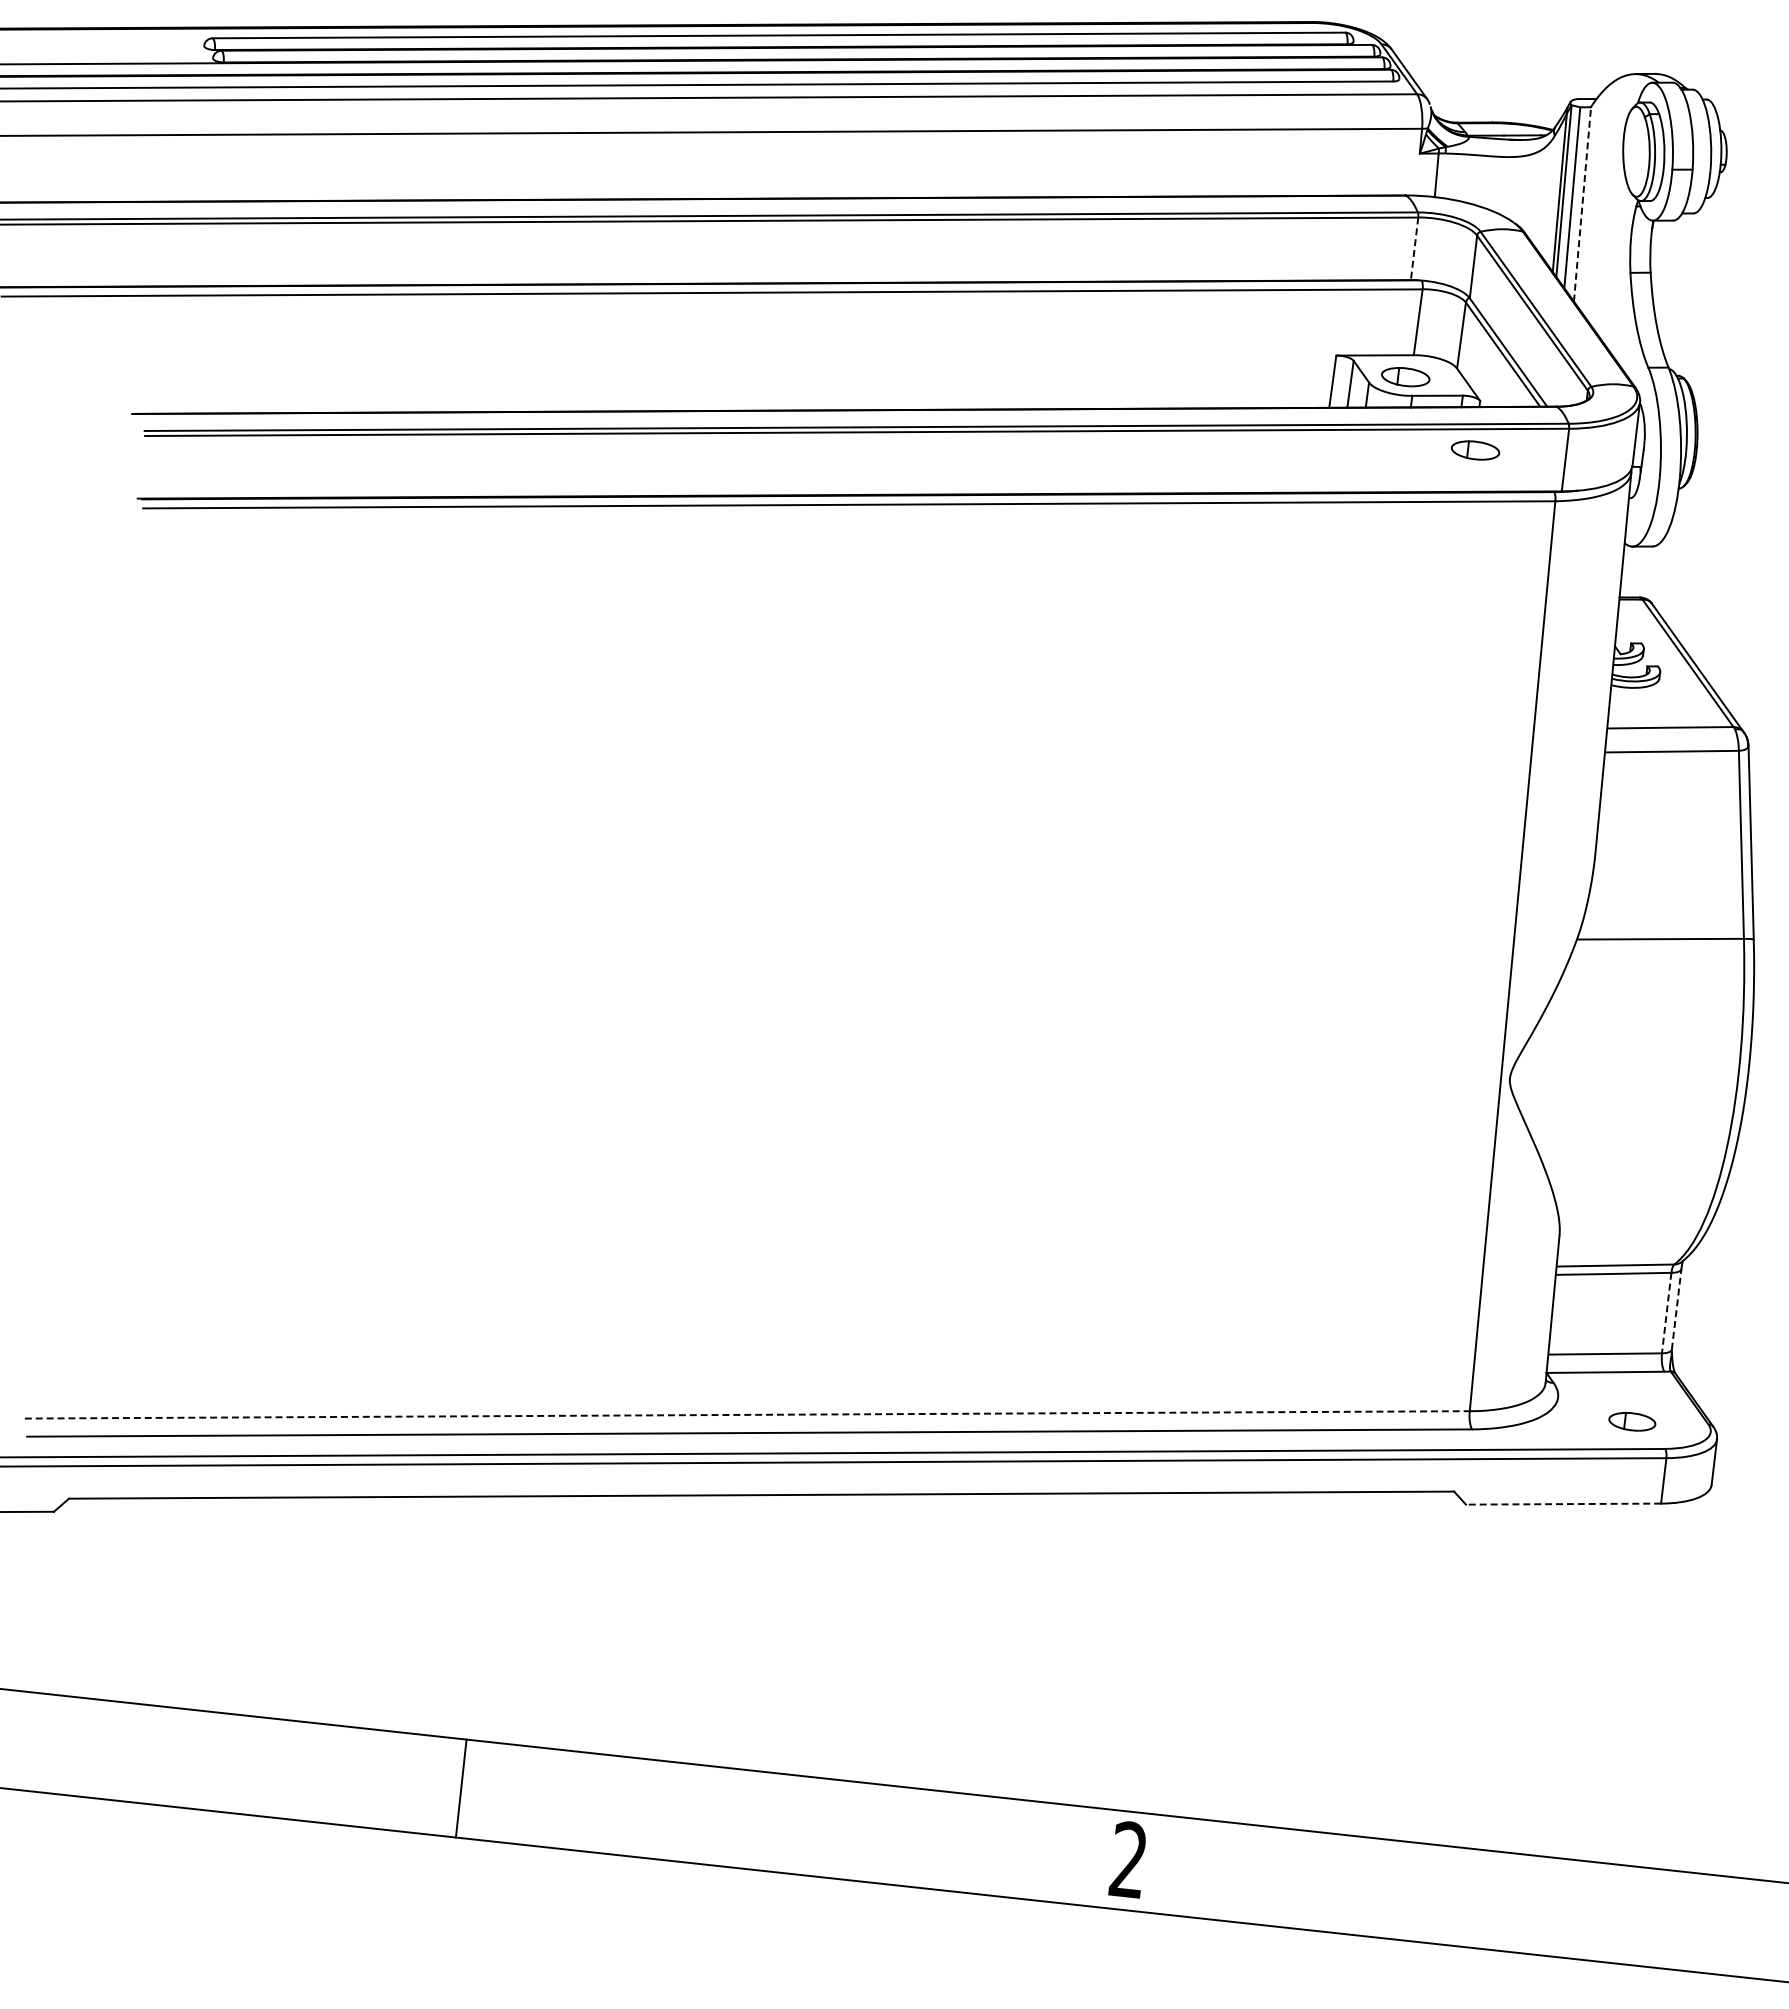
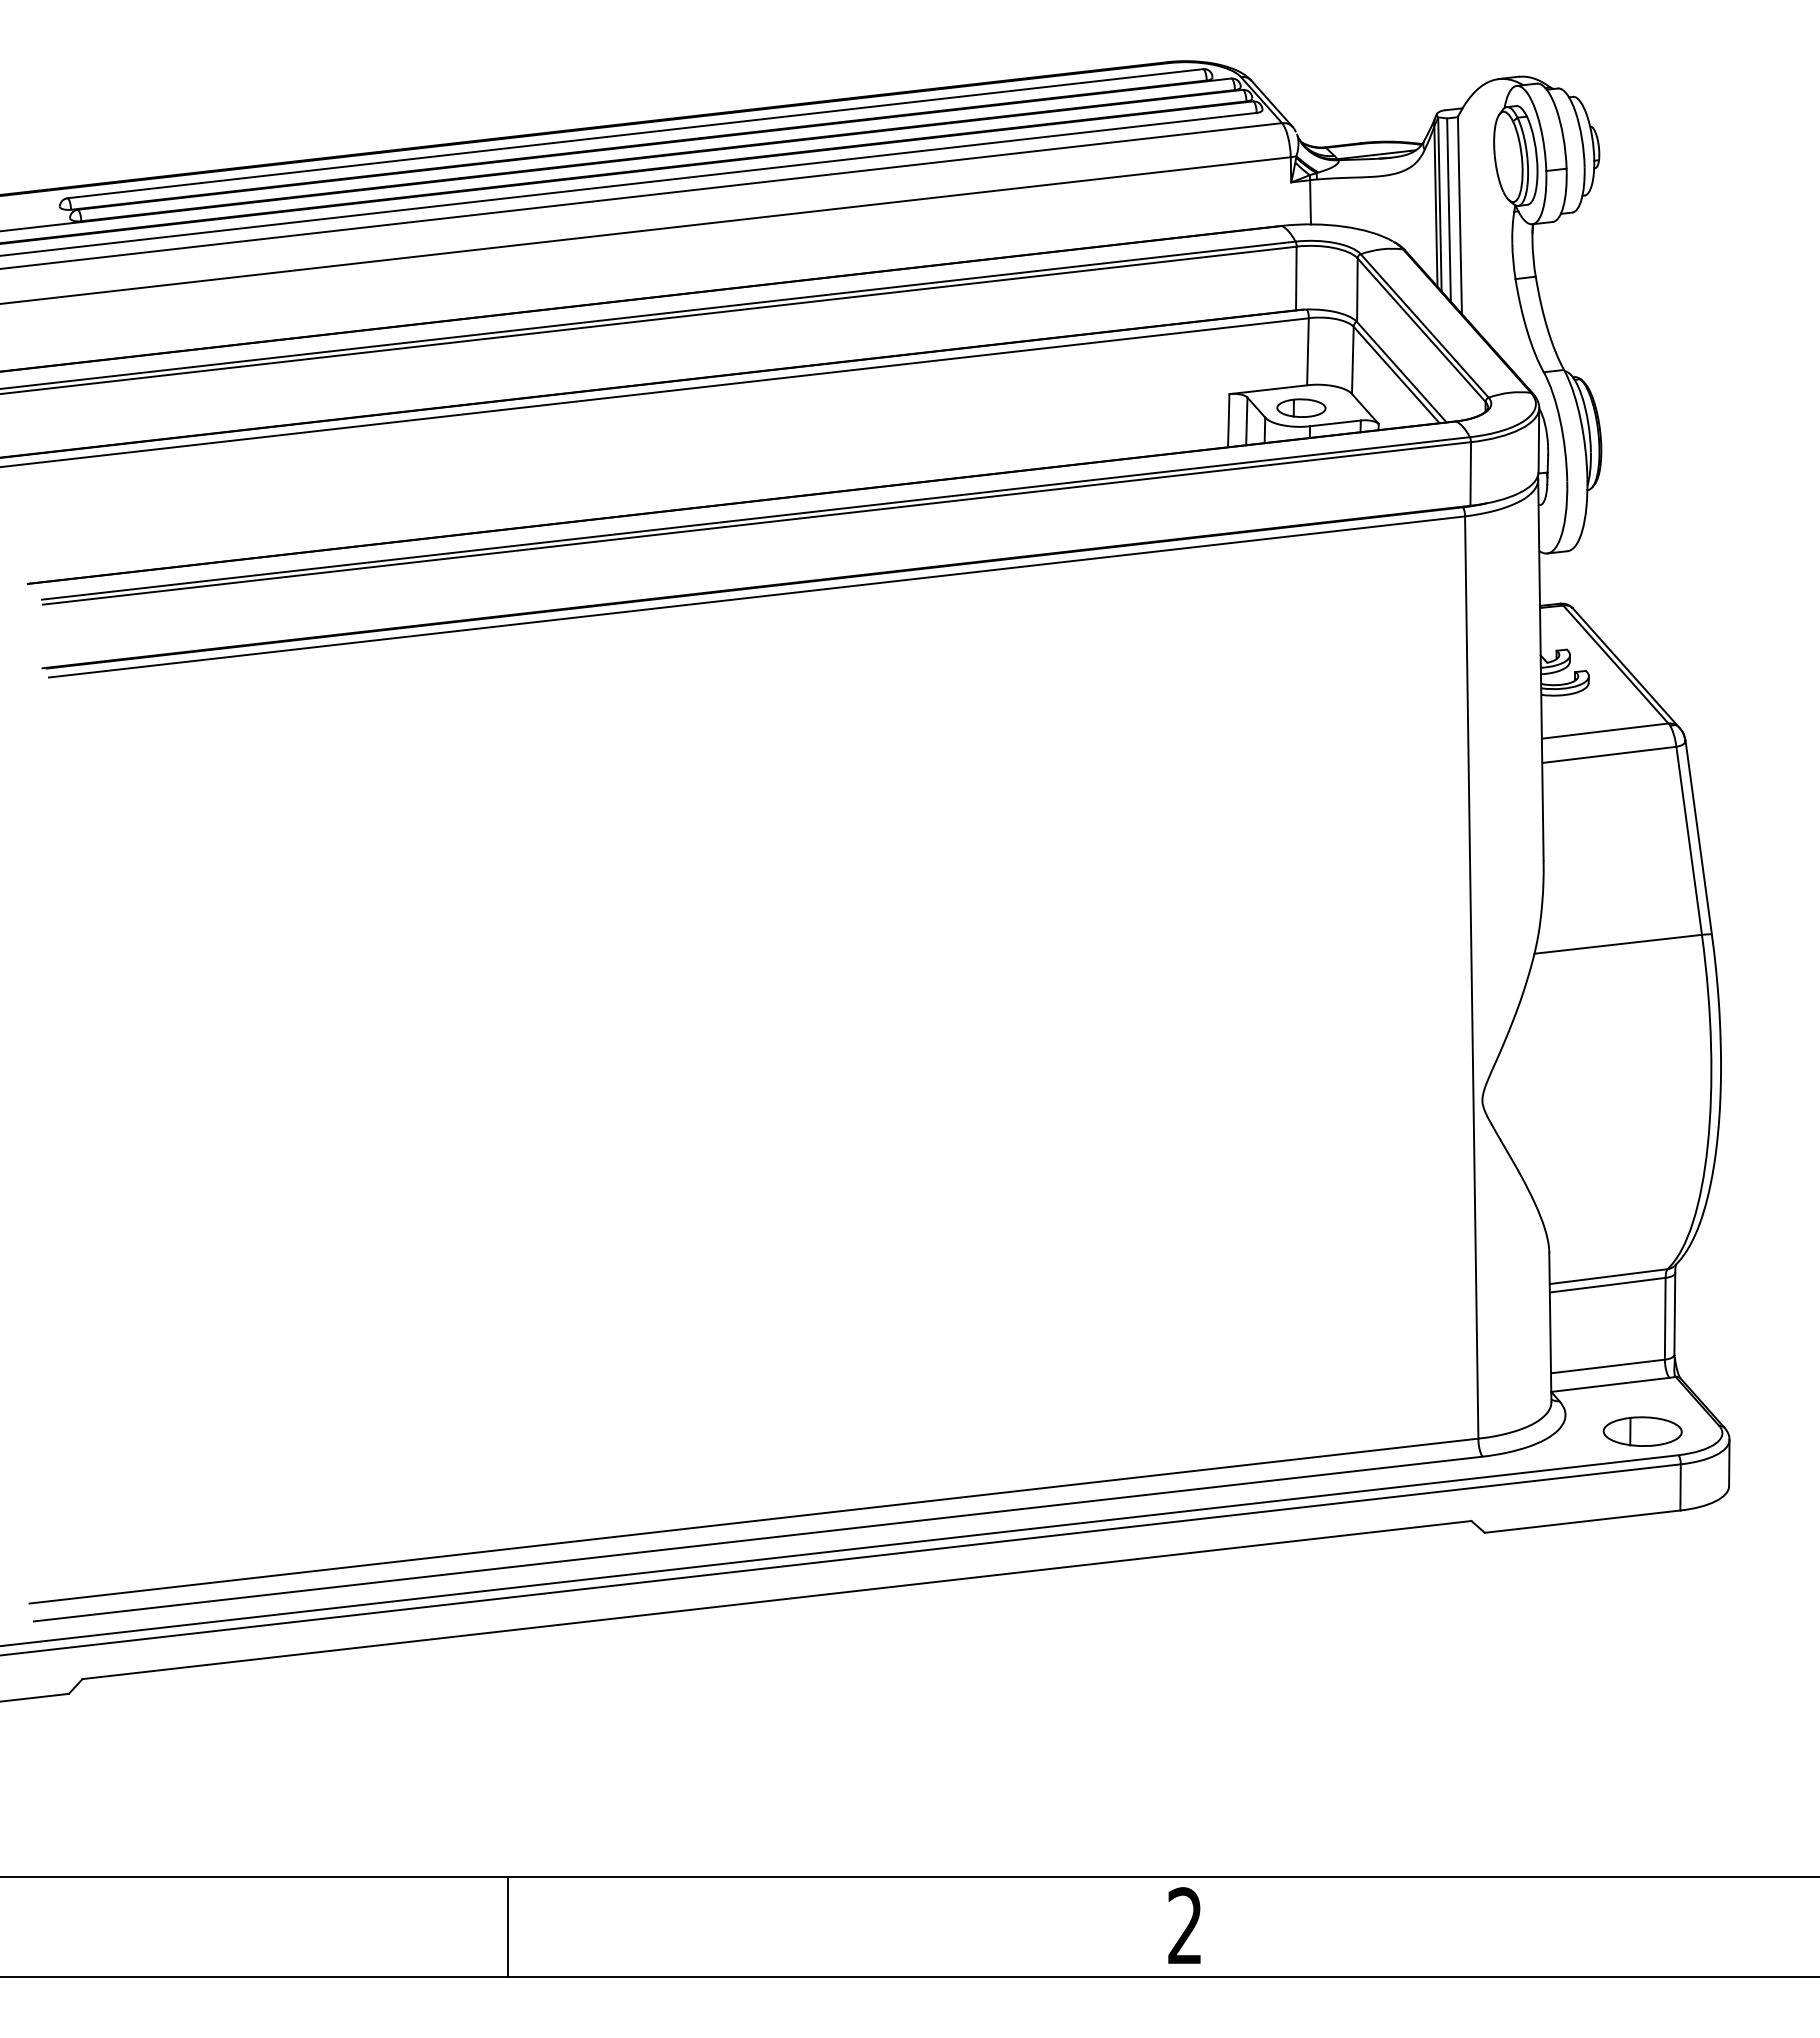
line: (1582, 204) -> (1459, 215), dashed -> solid
line: (1414, 248) -> (1296, 278), dashed -> solid
part: (1475, 449) -> (1379, 473), removed
line: (1676, 1308) -> (1674, 1313), dashed -> solid
line: (1666, 1312) -> (1665, 1318), dashed -> solid
line: (747, 1415) -> (754, 1521), dashed -> solid
part: (1632, 1421) -> (1642, 1431), size x1.67
line: (1563, 1503) -> (1582, 1521), dashed -> solid

